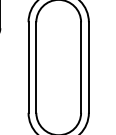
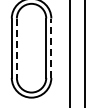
line: (35, 68) -> (16, 48), solid -> dashed
line: (89, 68) -> (51, 48), solid -> dashed

